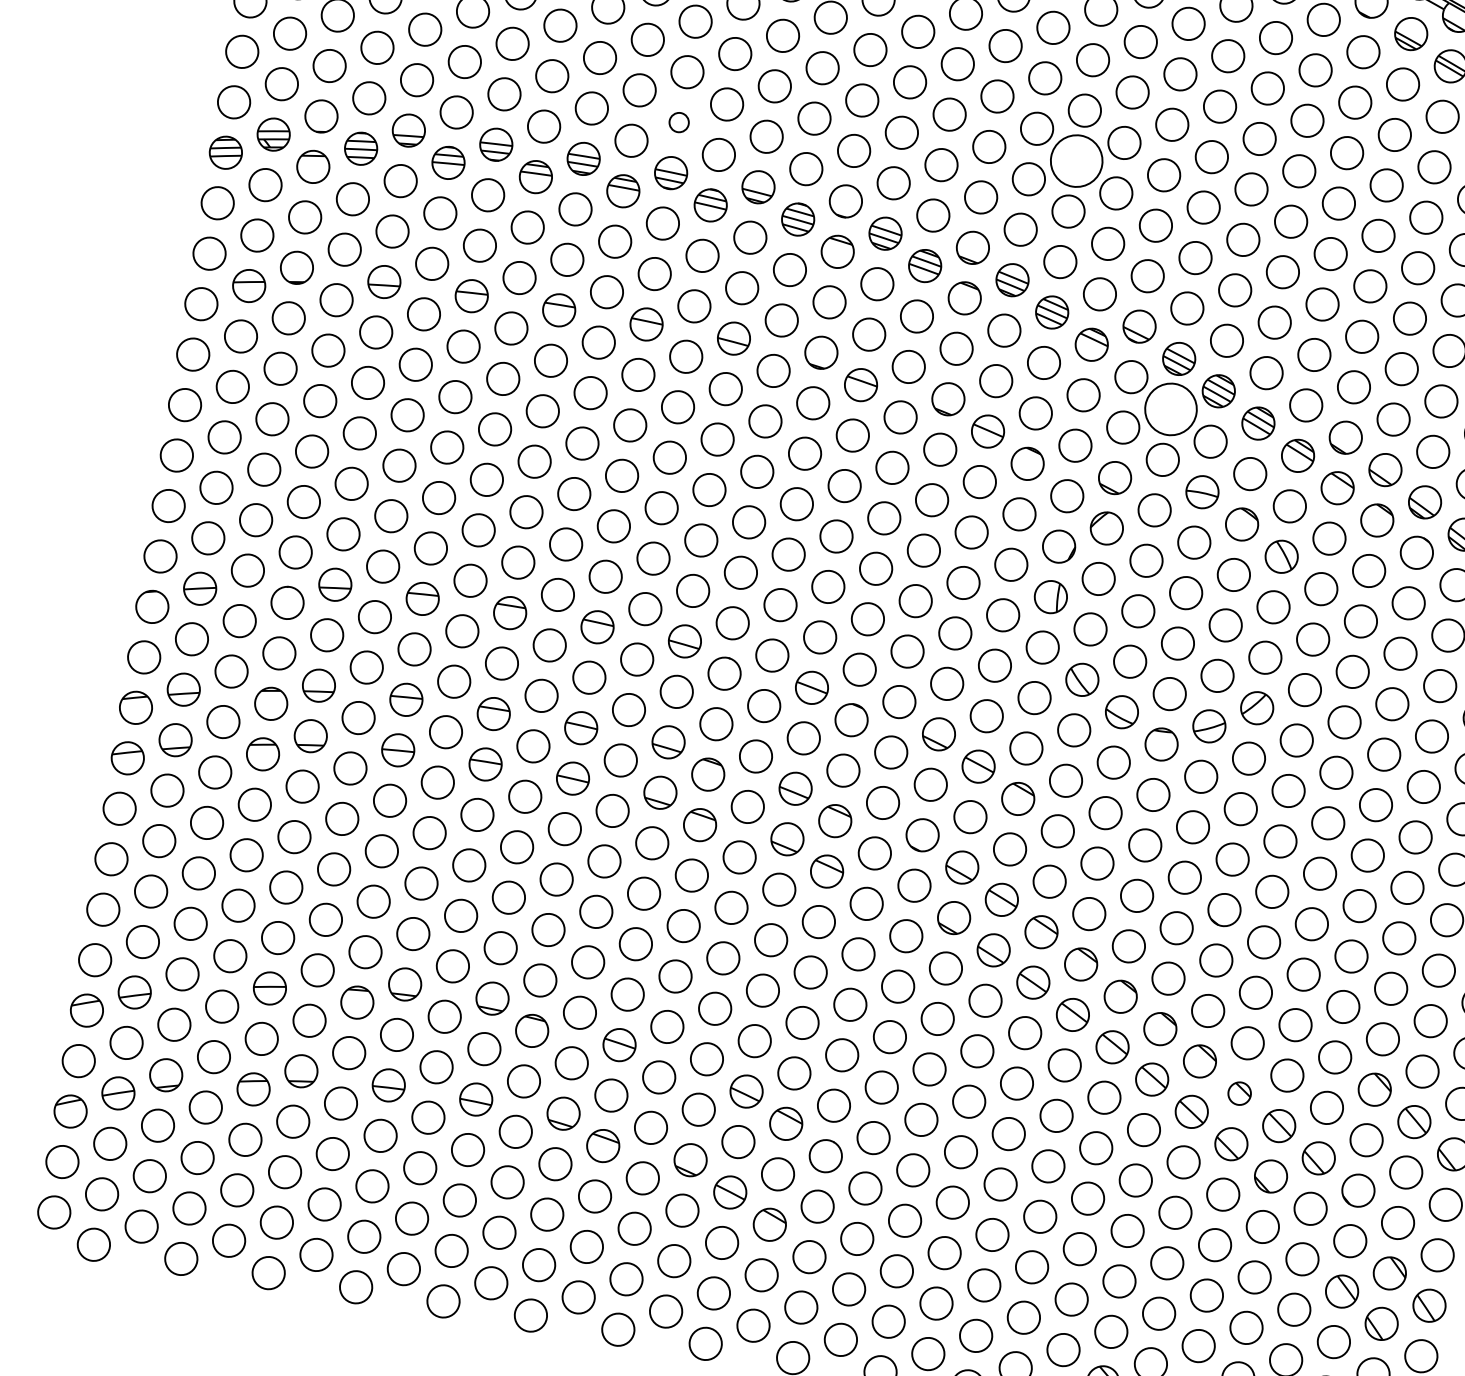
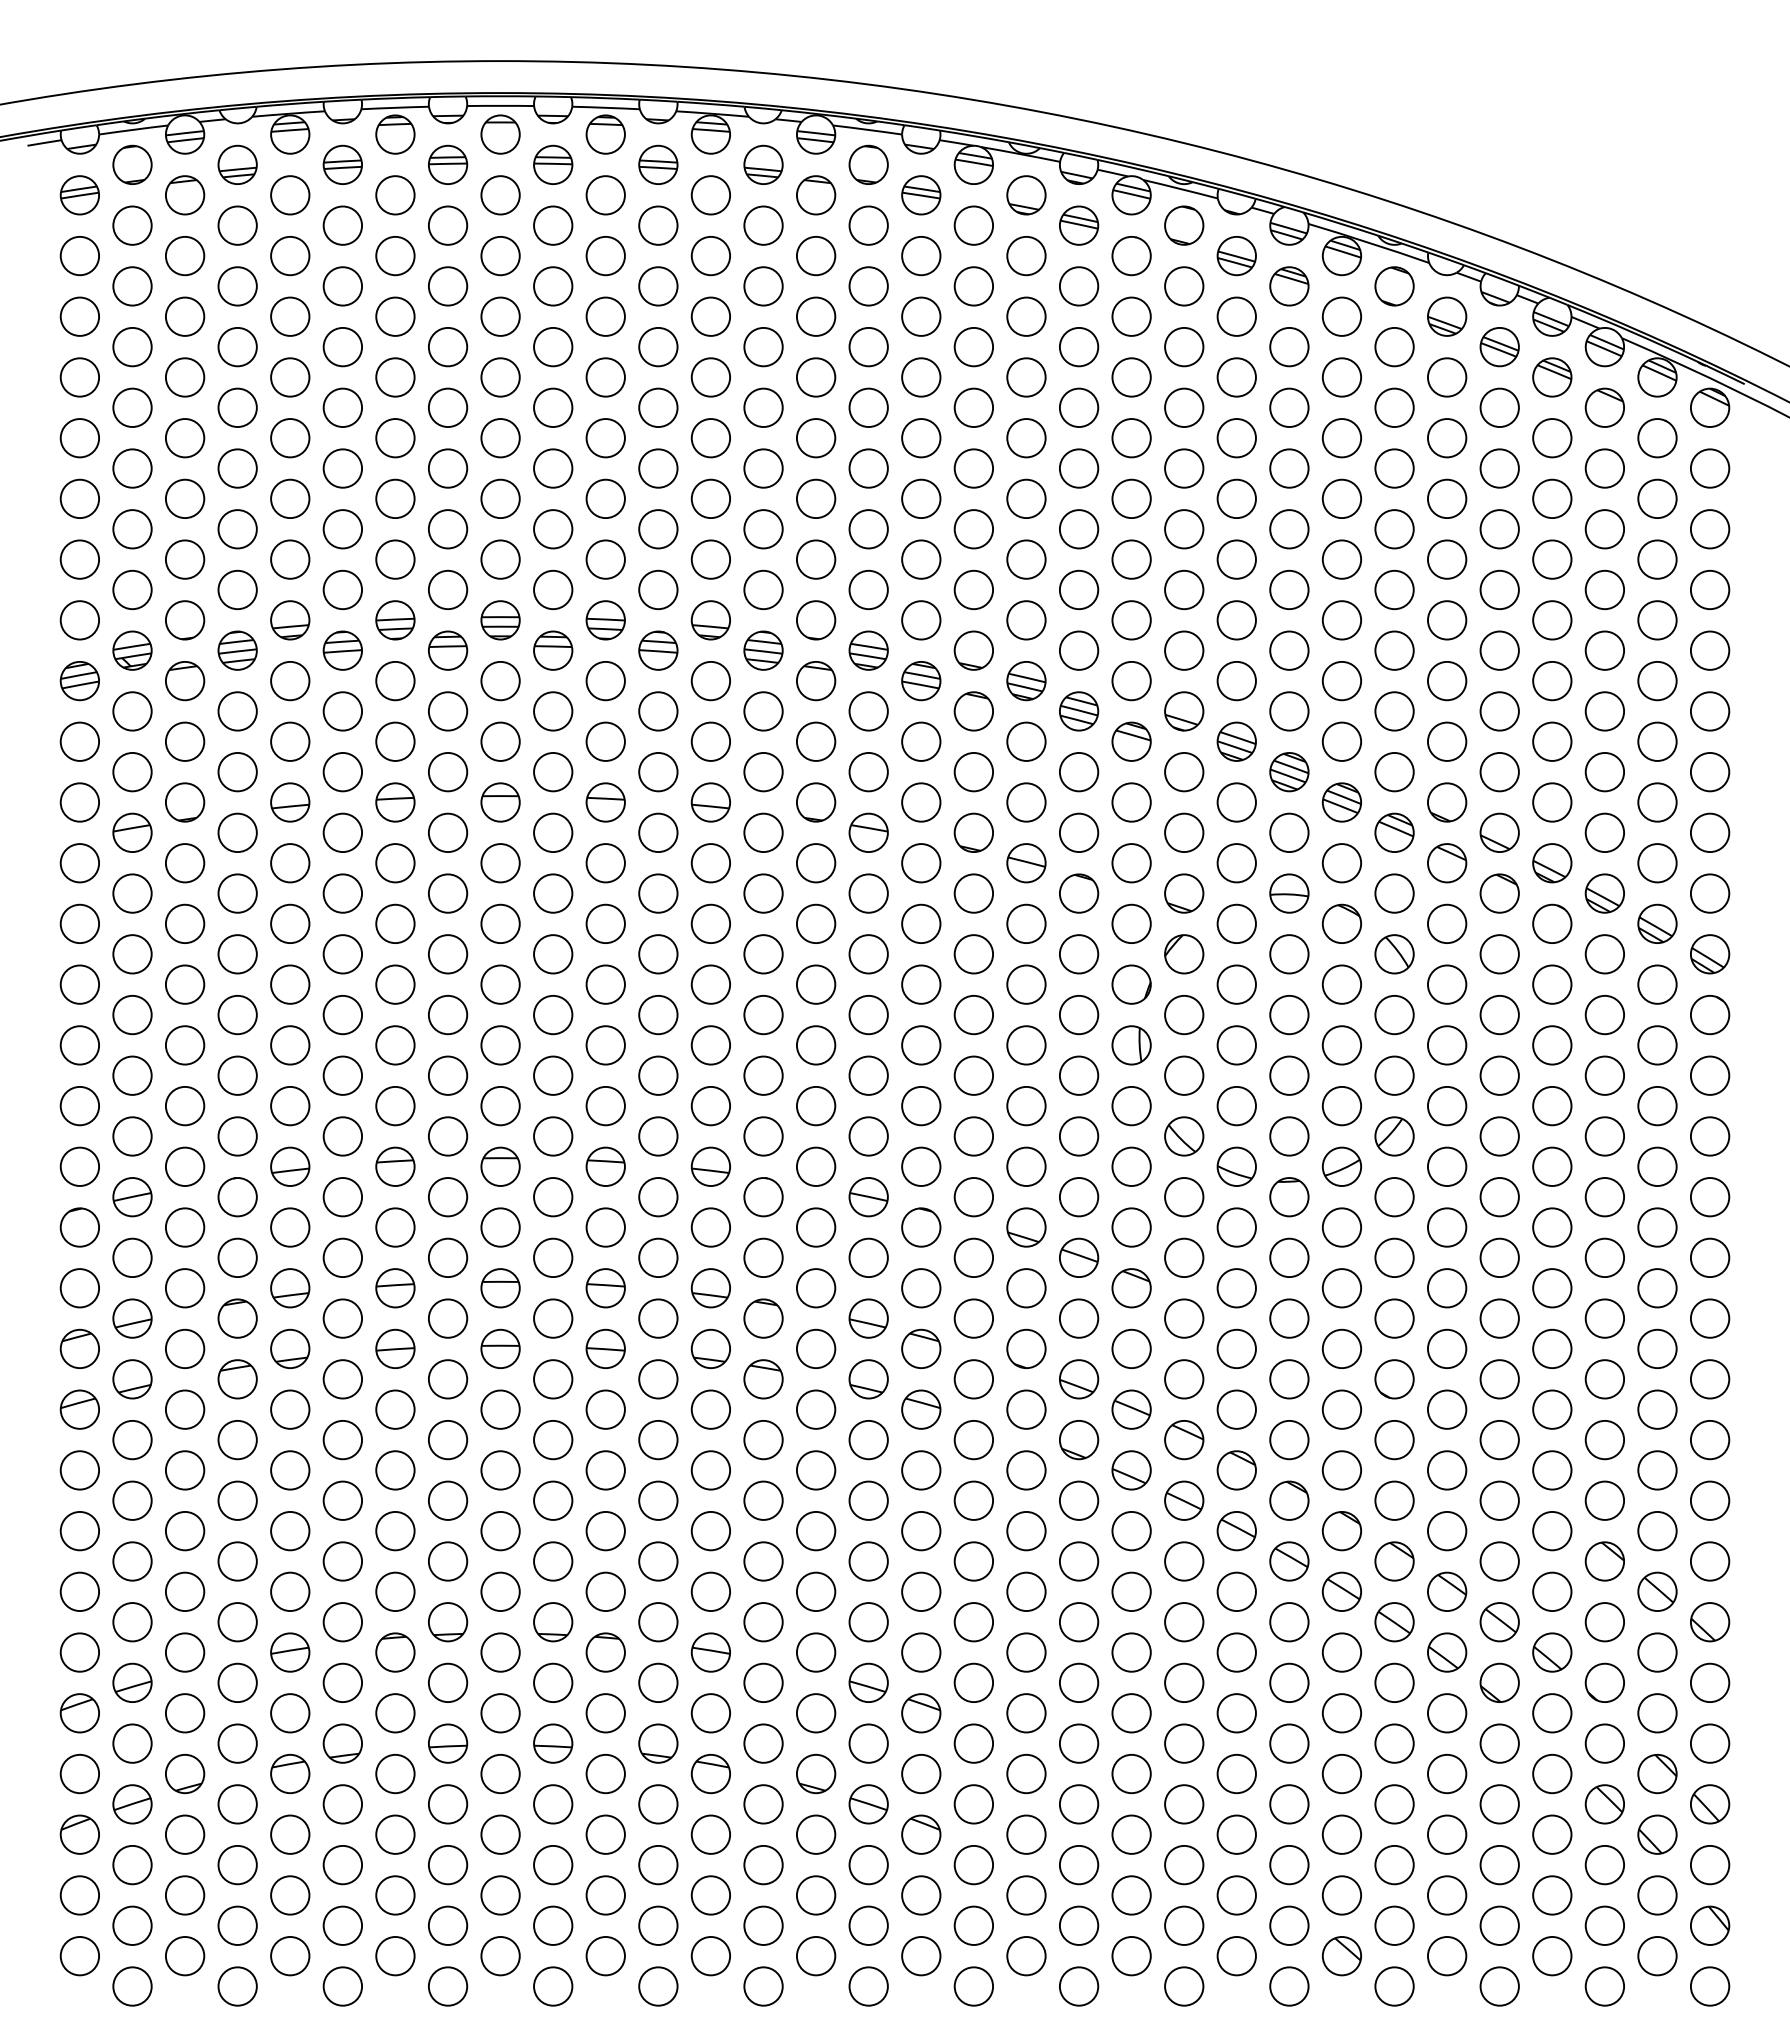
circle: (679, 122) -> (605, 559), size x1.67
circle: (1076, 161) -> (1078, 529), size x0.62
circle: (1170, 409) -> (1236, 802), size x0.62
part: (1239, 1093) -> (1447, 1591), size x1.43

